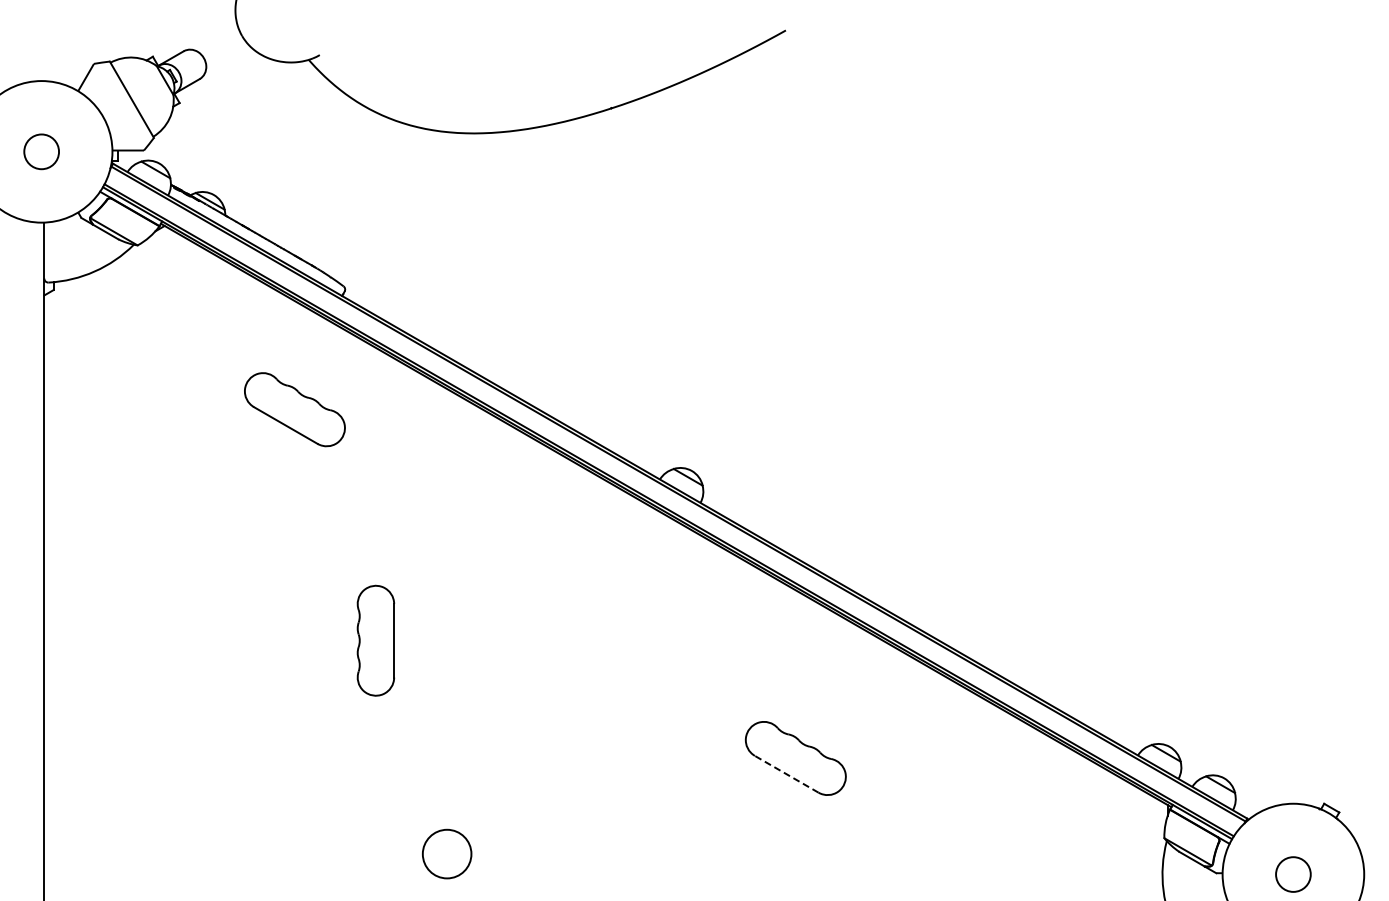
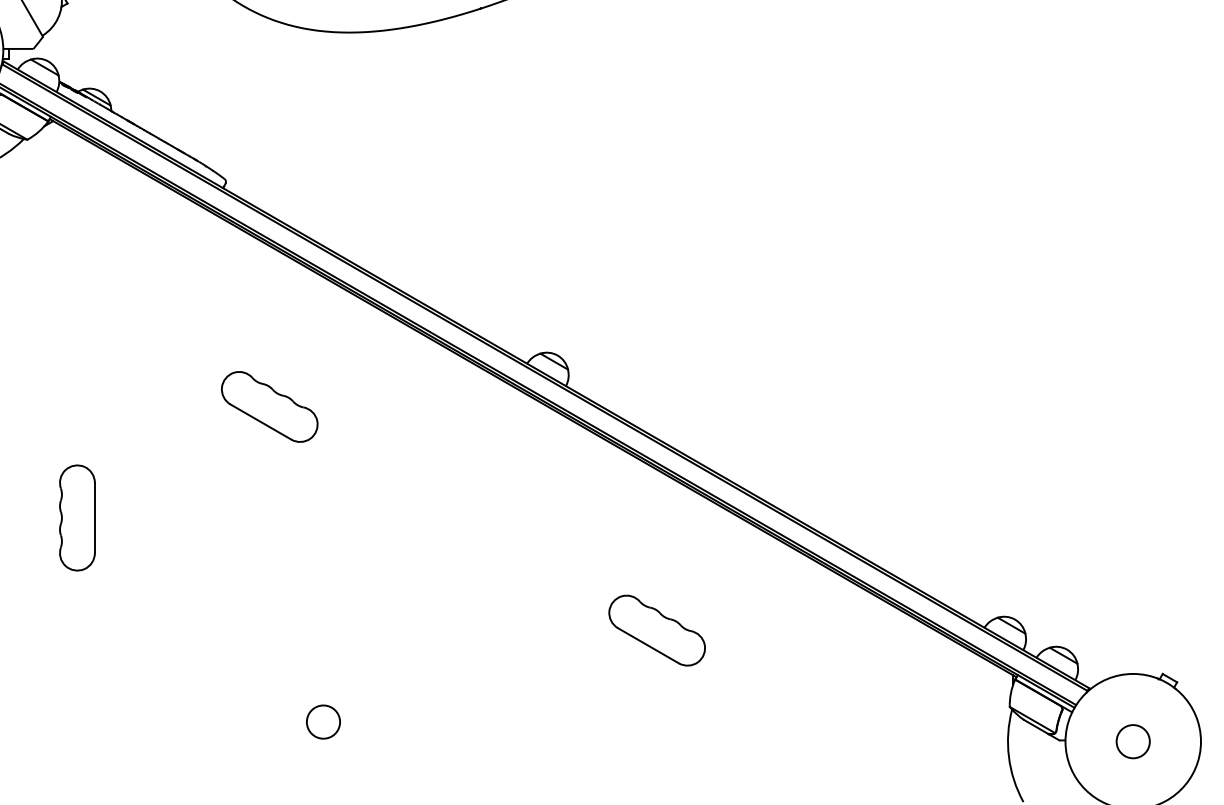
part: (294, 409) -> (269, 406), moved
part: (375, 640) -> (77, 517), moved
line: (786, 774) -> (648, 645), dashed -> solid
circle: (446, 853) -> (322, 721), size x0.71

